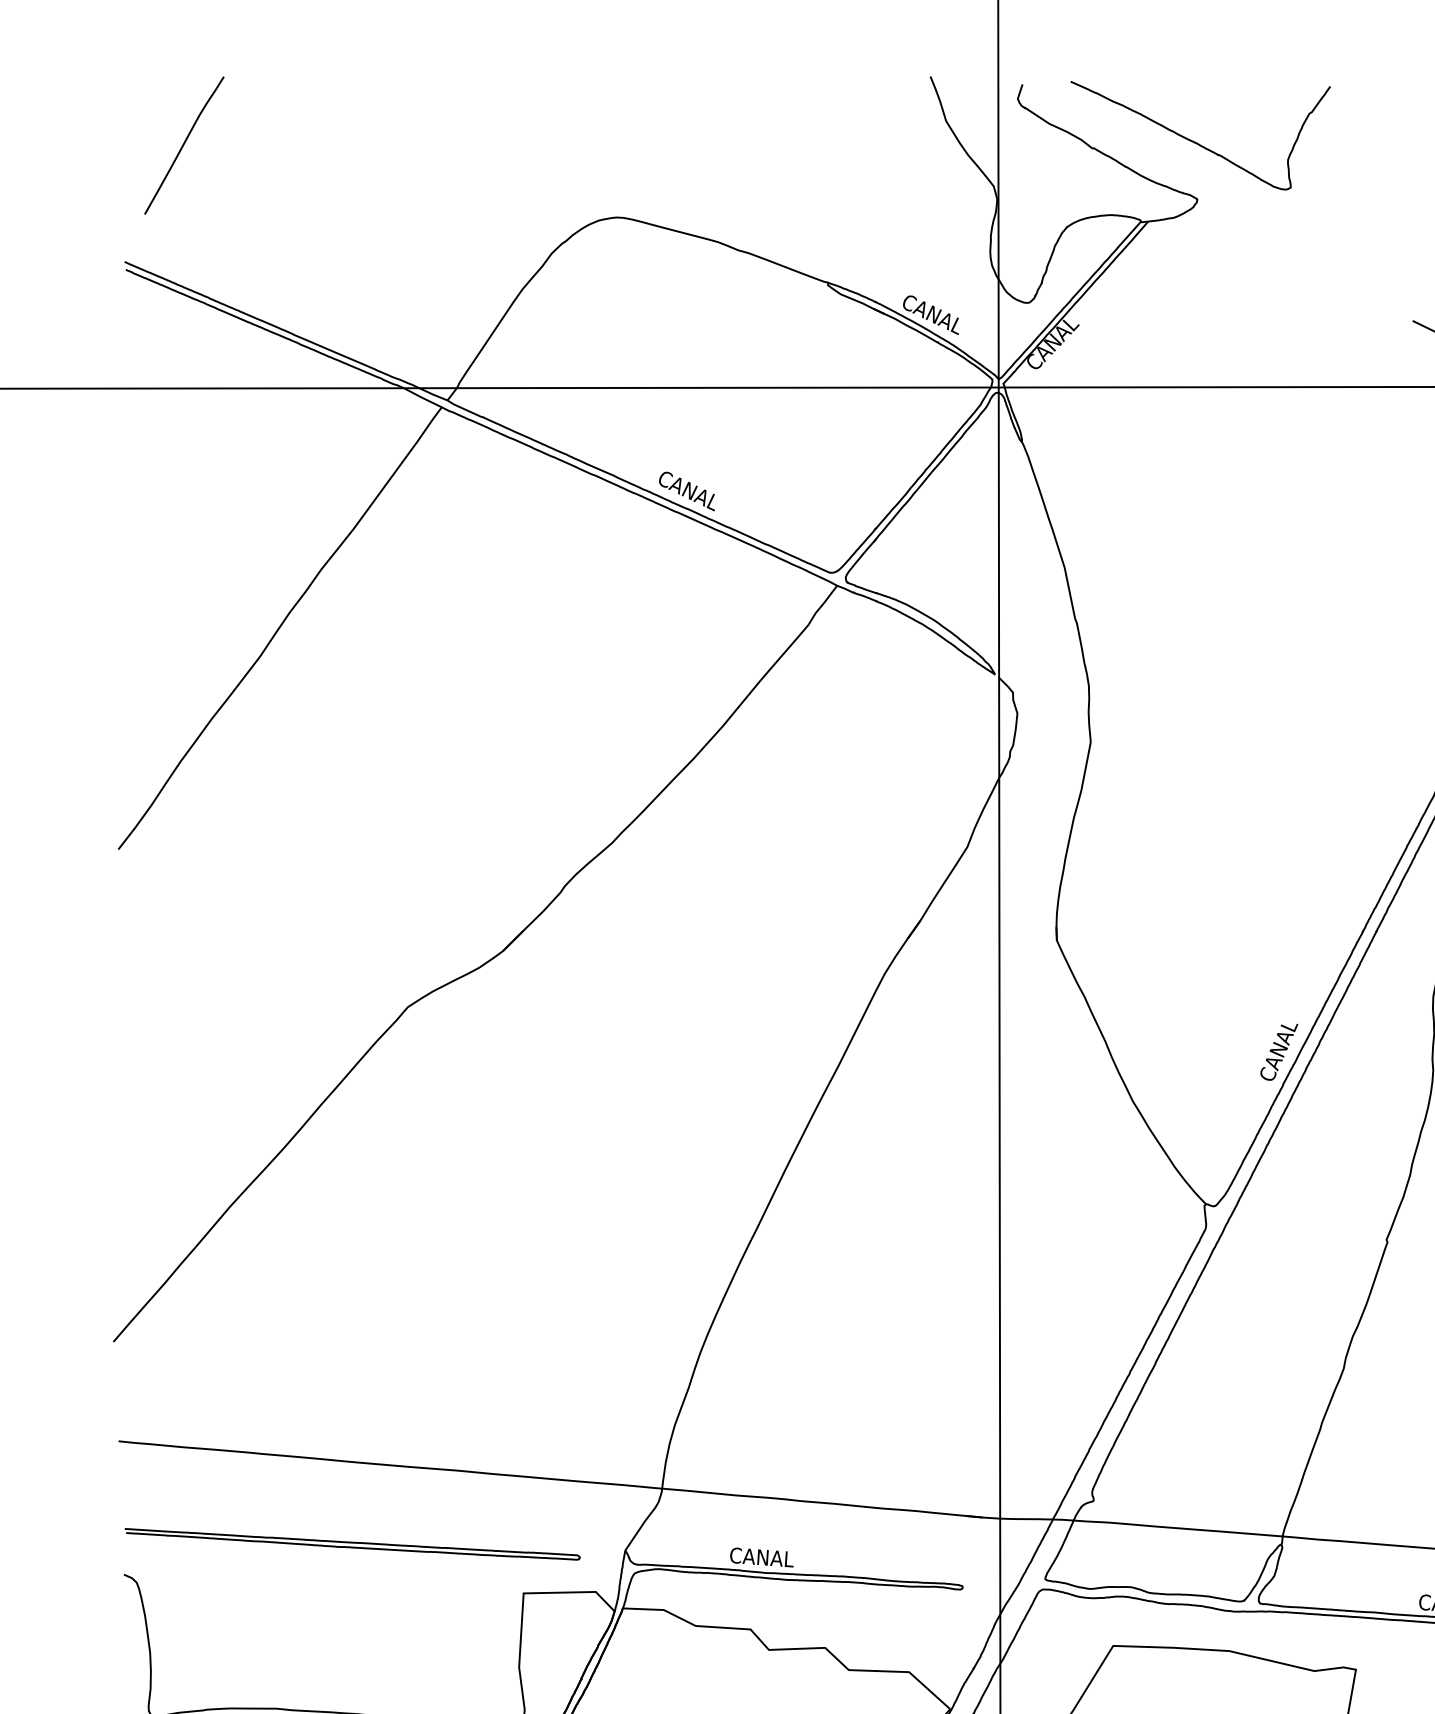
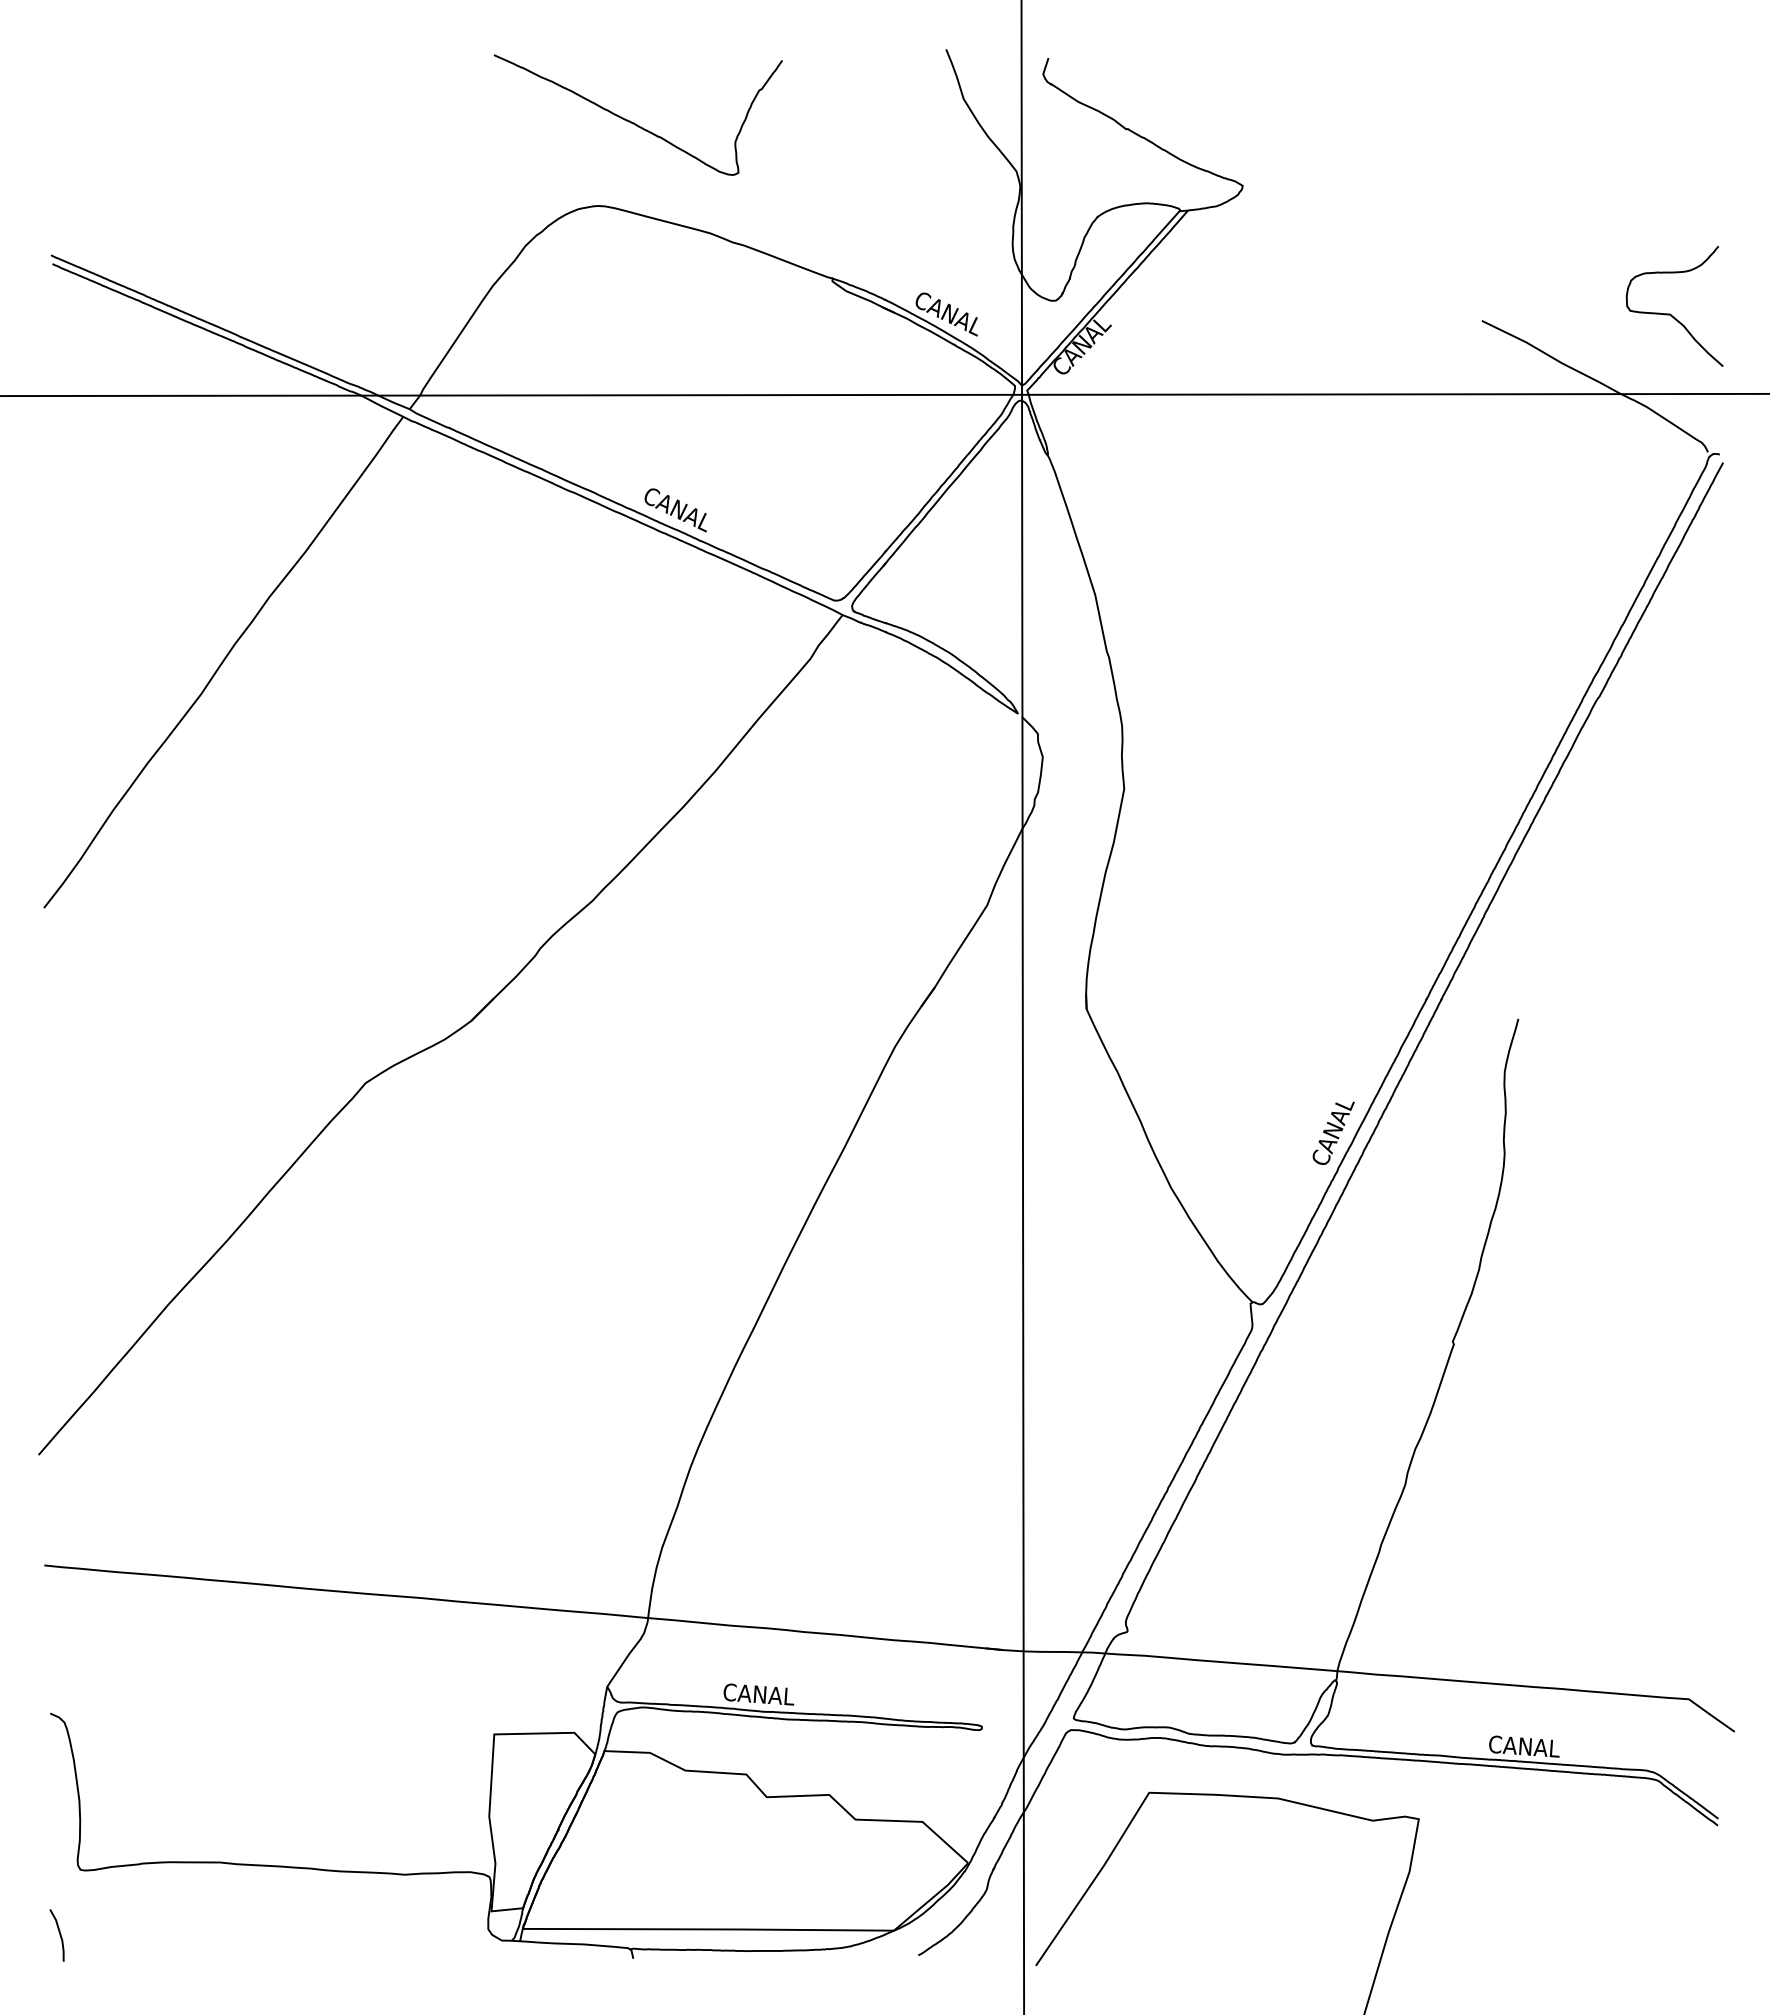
curve: (1197, 142) -> (634, 122), moved
curve: (184, 145) -> (117, 125), removed
curve: (352, 1543) -> (304, 1678), removed

